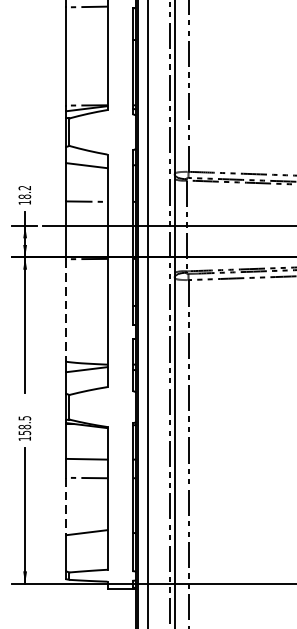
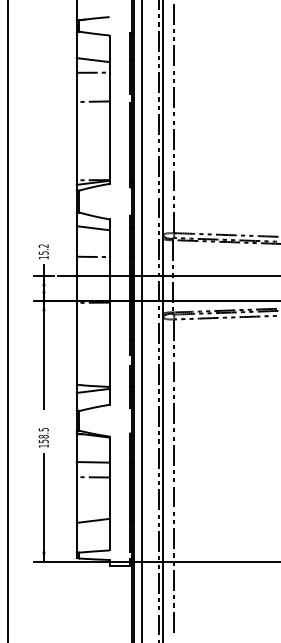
text: (24, 196) -> (43, 252), 18.2 -> 15.2
line: (65, 310) -> (76, 343), dashed -> solid
line: (65, 507) -> (76, 500), dashed -> solid

